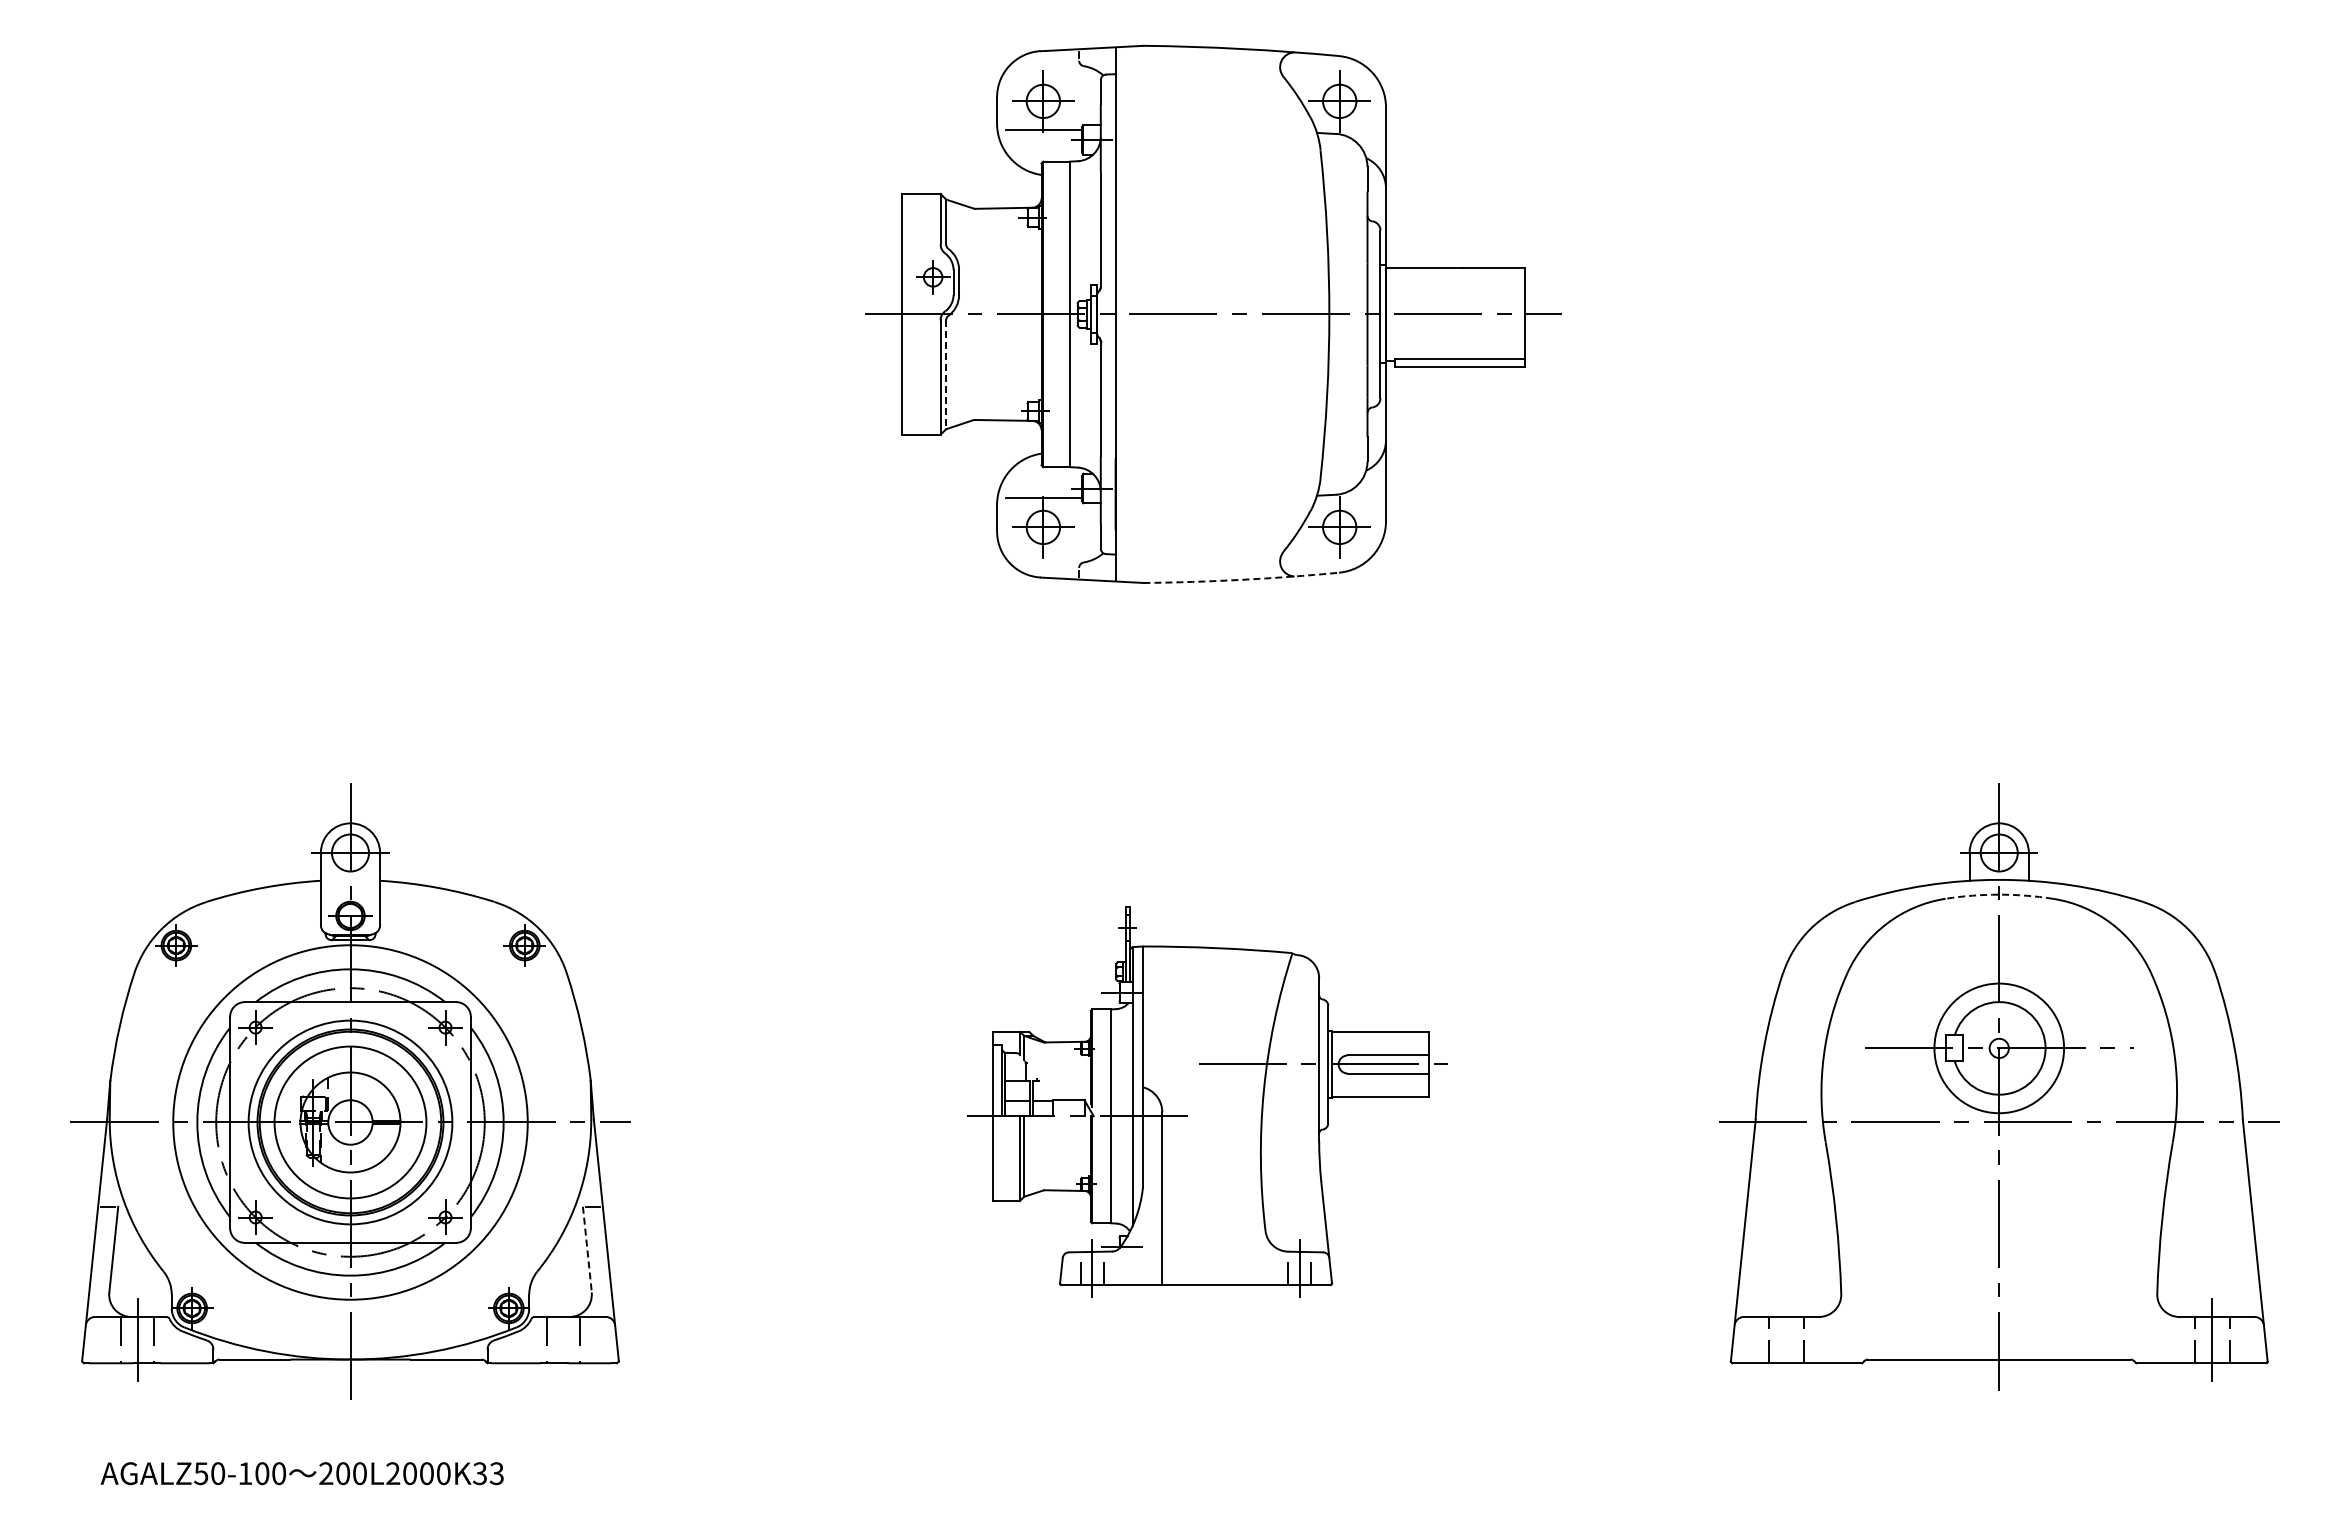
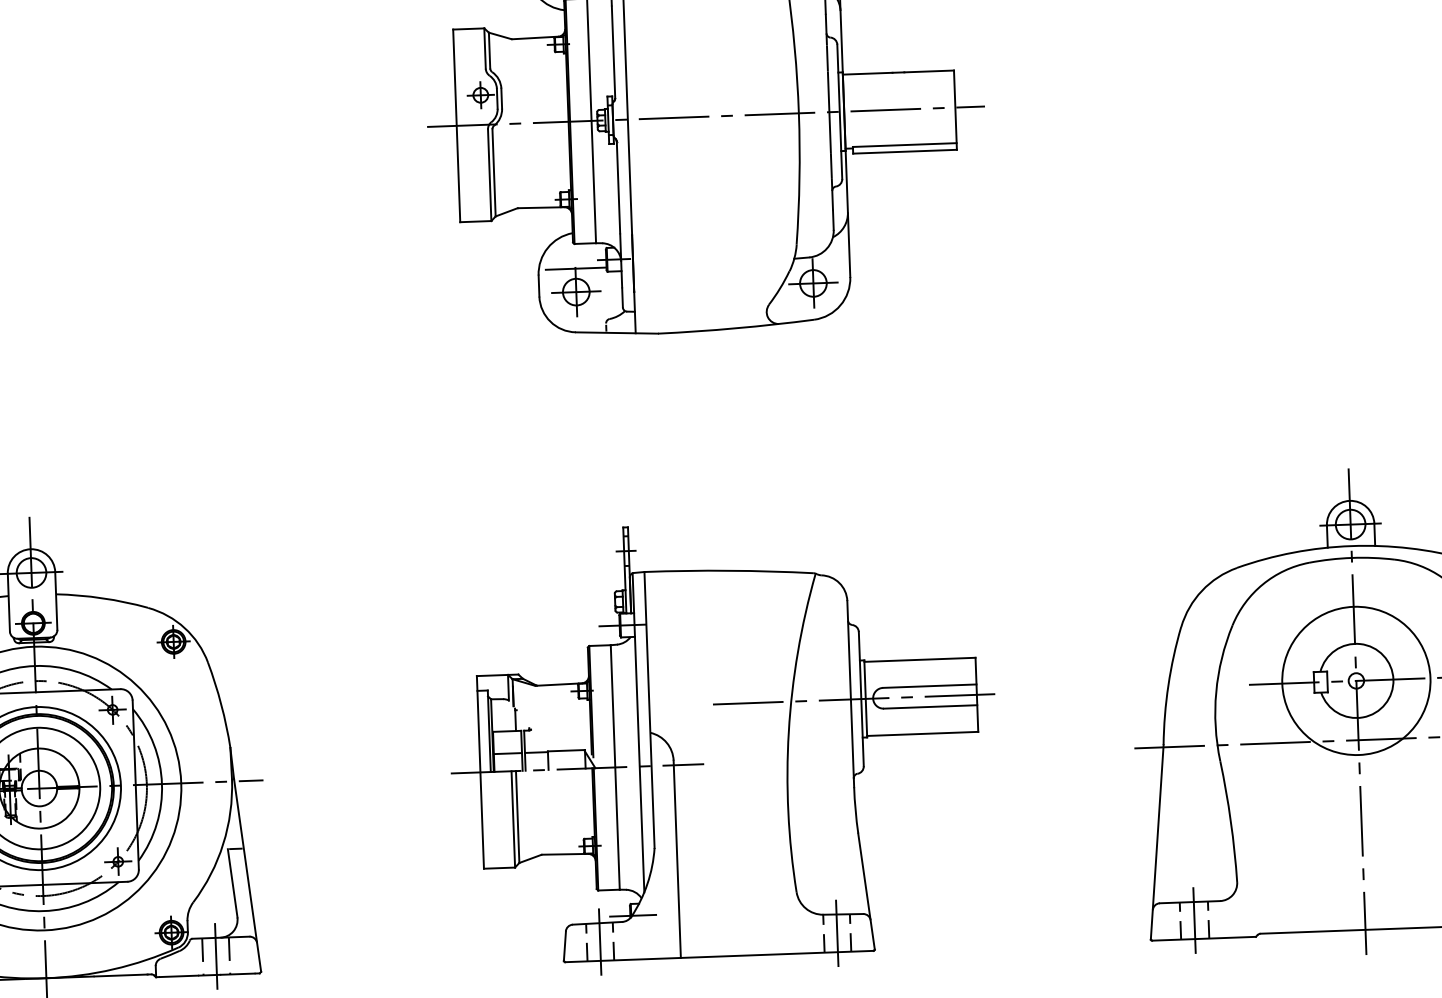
line: (946, 374) -> (494, 172), dashed -> solid
arc: (1241, 579) -> (736, 328), dashed -> solid
arc: (1999, 894) -> (1352, 557), dashed -> solid
circle: (1998, 1048) -> (1355, 681), size x1.43
part: (1206, 1101) -> (723, 746), size x1.43
line: (587, 1250) -> (232, 884), dashed -> solid
line: (563, 1339) -> (216, 955), added
line: (1786, 1339) -> (1194, 920), added

